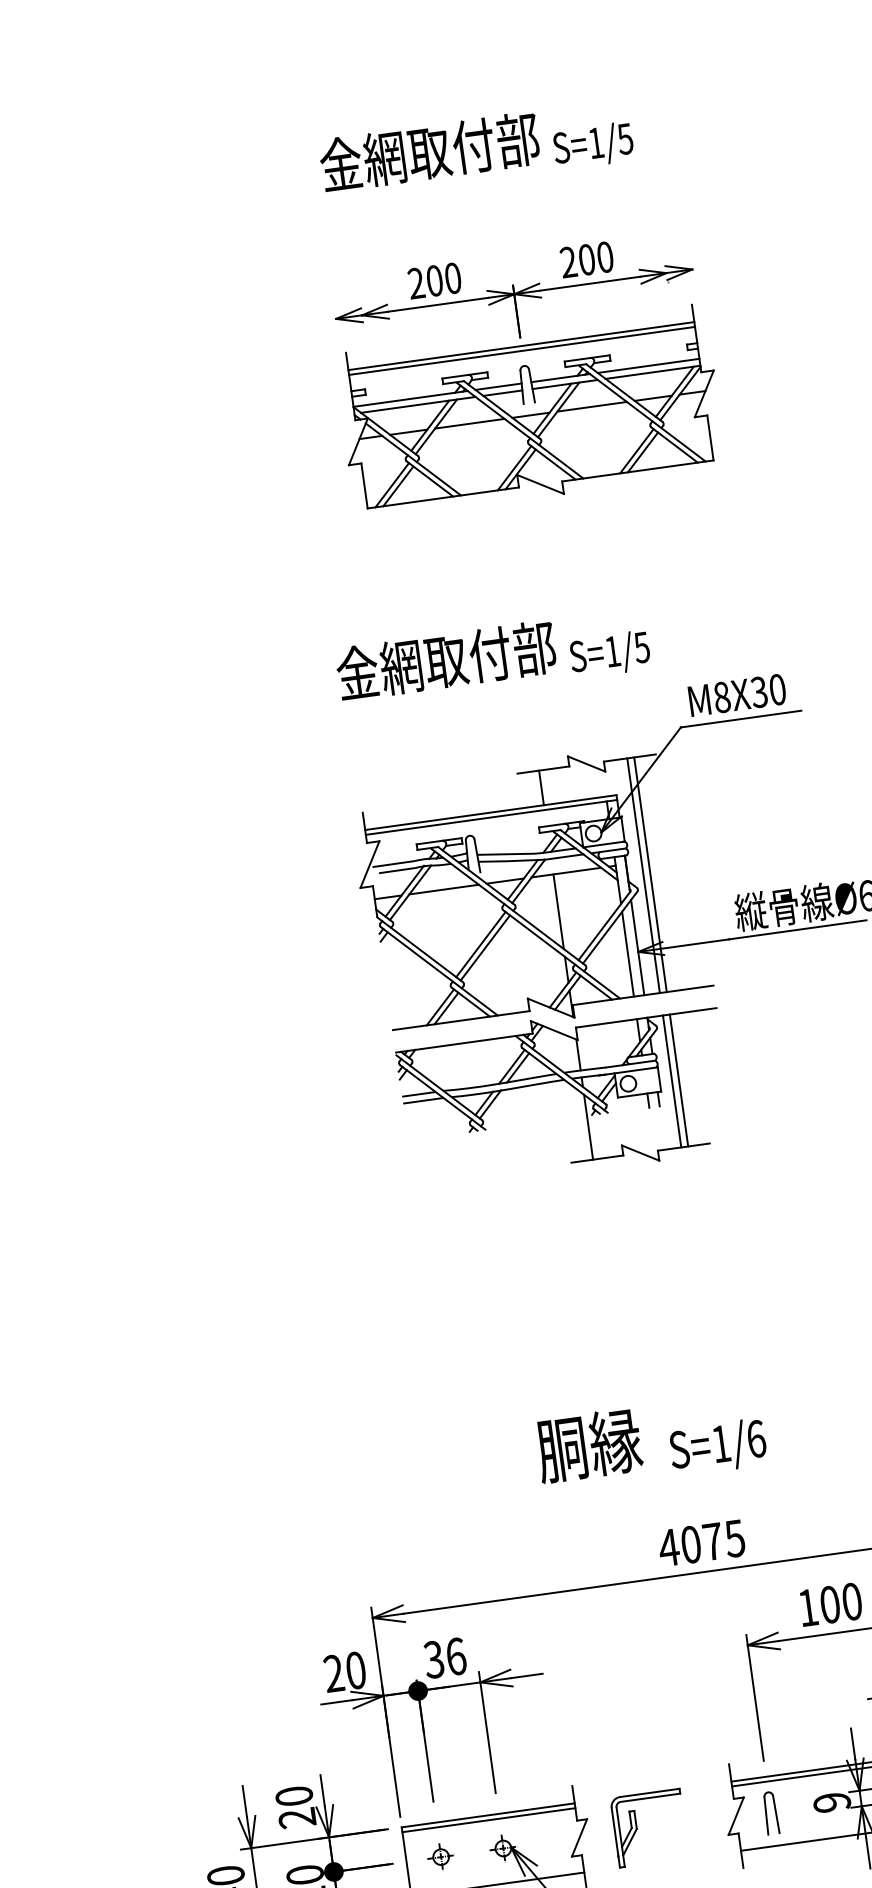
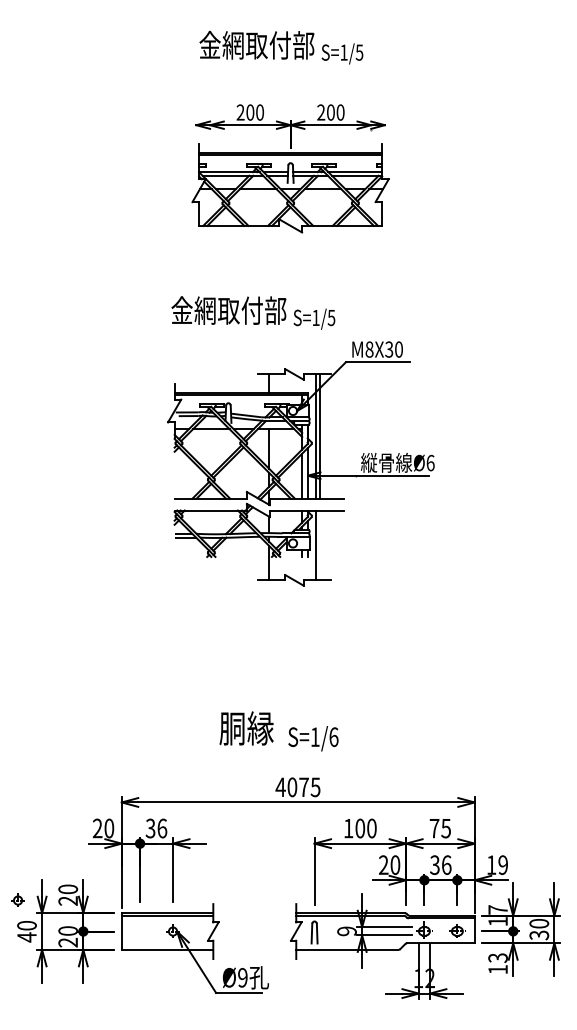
line: (678, 1080) -> (319, 545), removed
part: (649, 1828) -> (250, 931), removed
part: (439, 1855) -> (17, 899), moved

